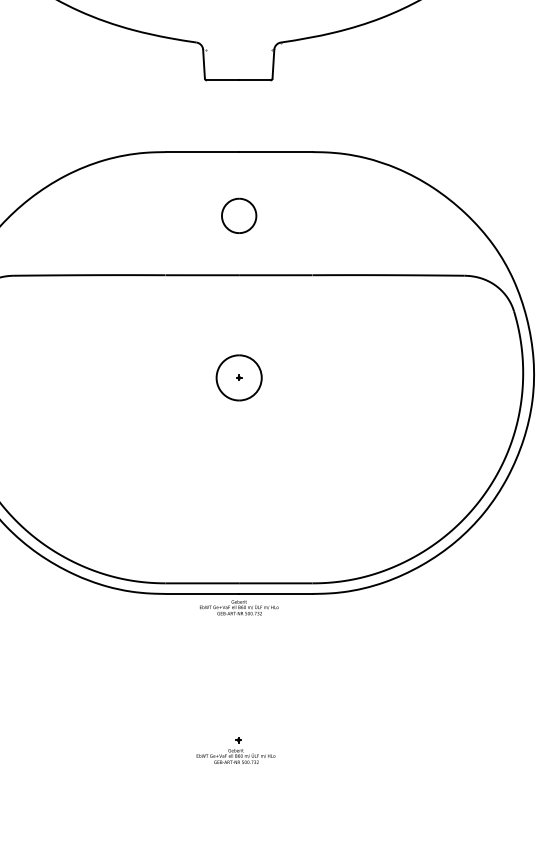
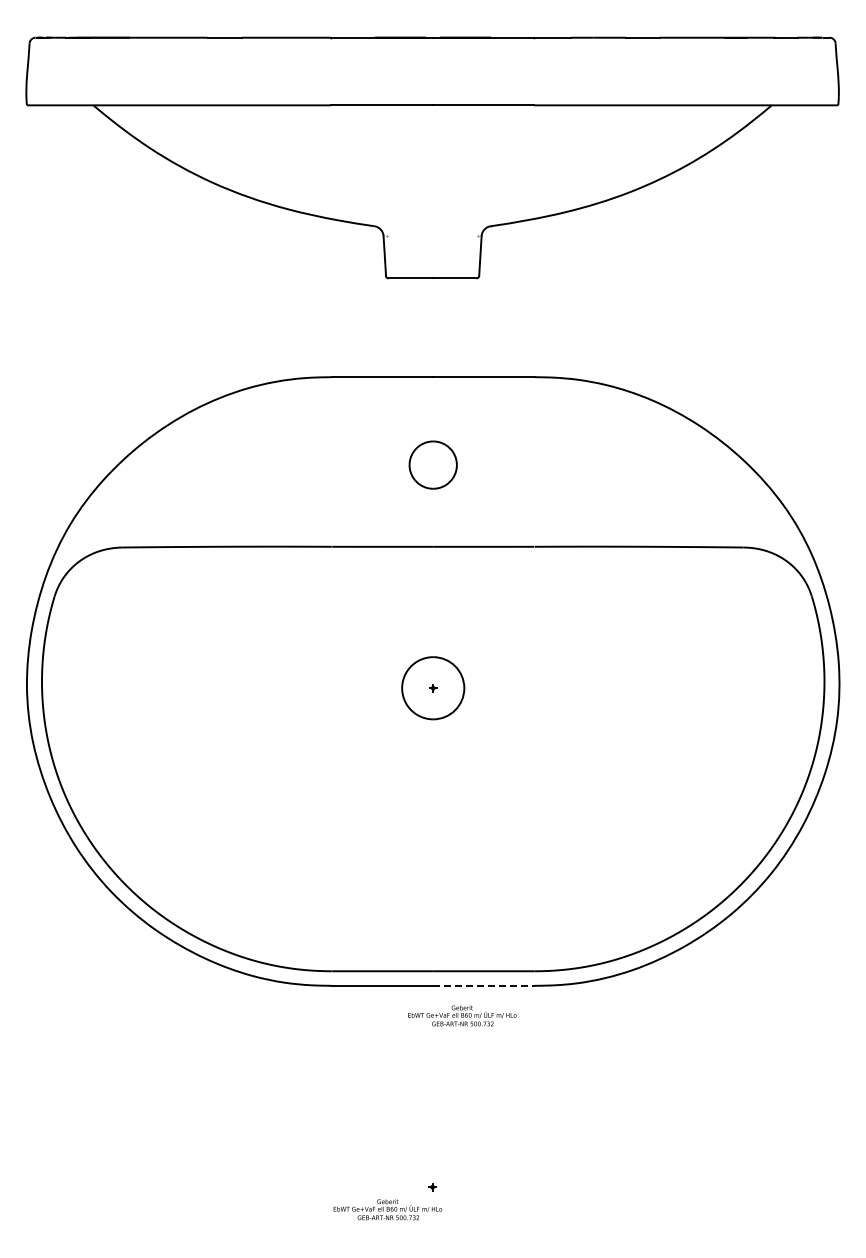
line: (275, 593) -> (483, 985), solid -> dashed
text: (239, 607) -> (462, 1015), moved
text: (235, 756) -> (387, 1209), moved

